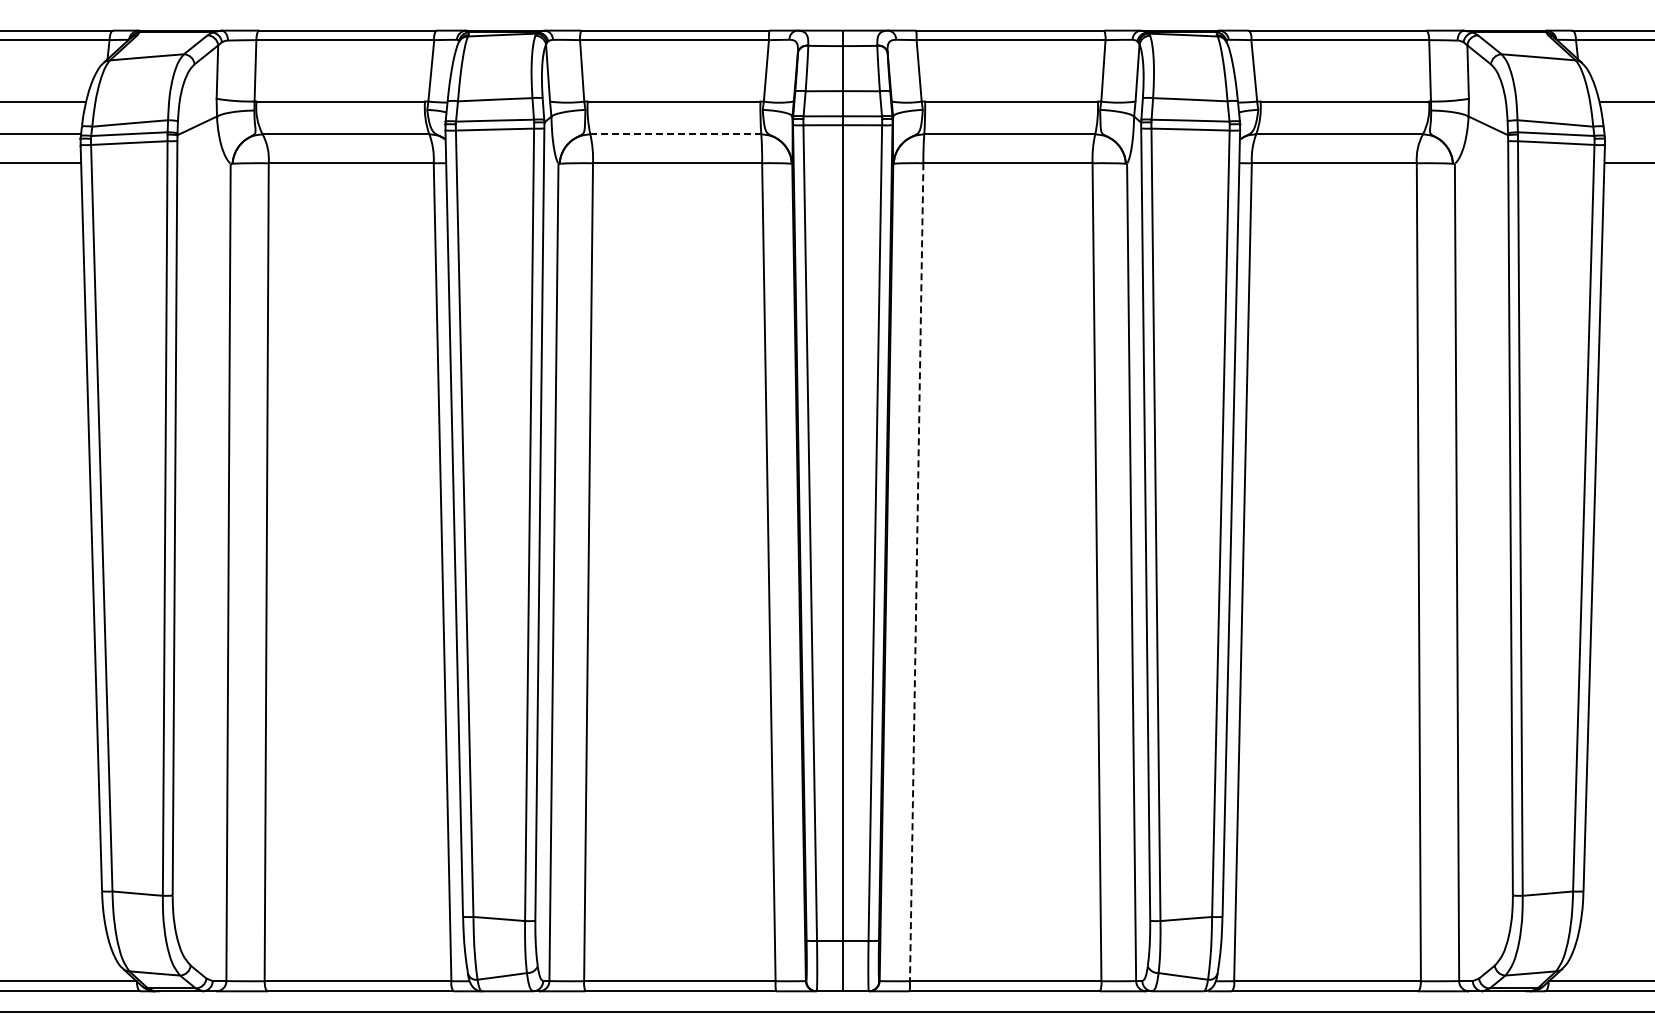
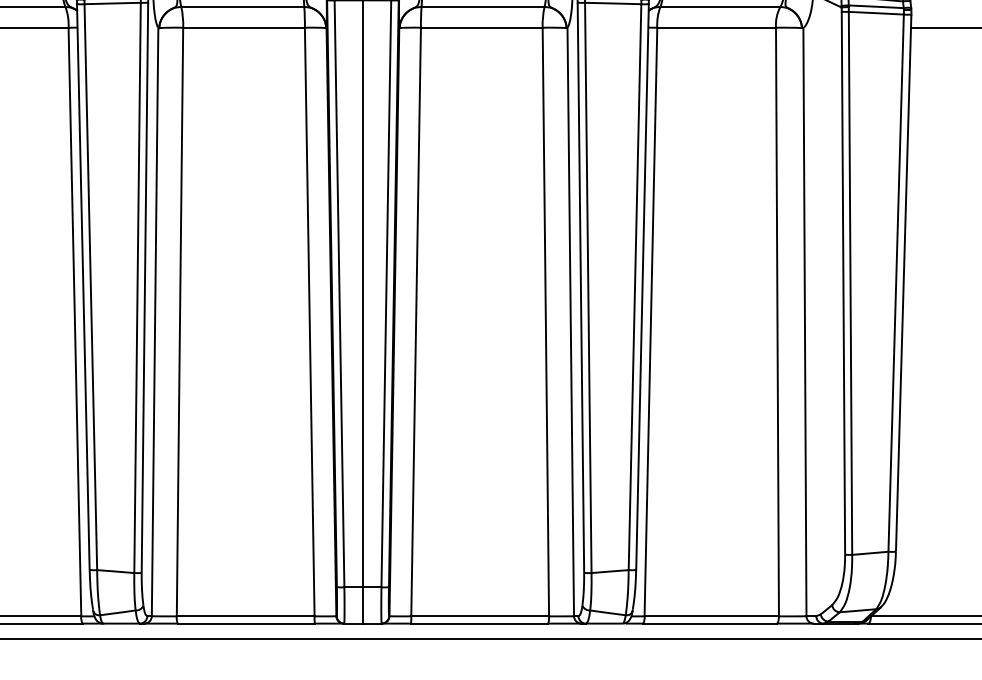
line: (676, 134) -> (243, 7), dashed -> solid
line: (916, 571) -> (415, 321), dashed -> solid

